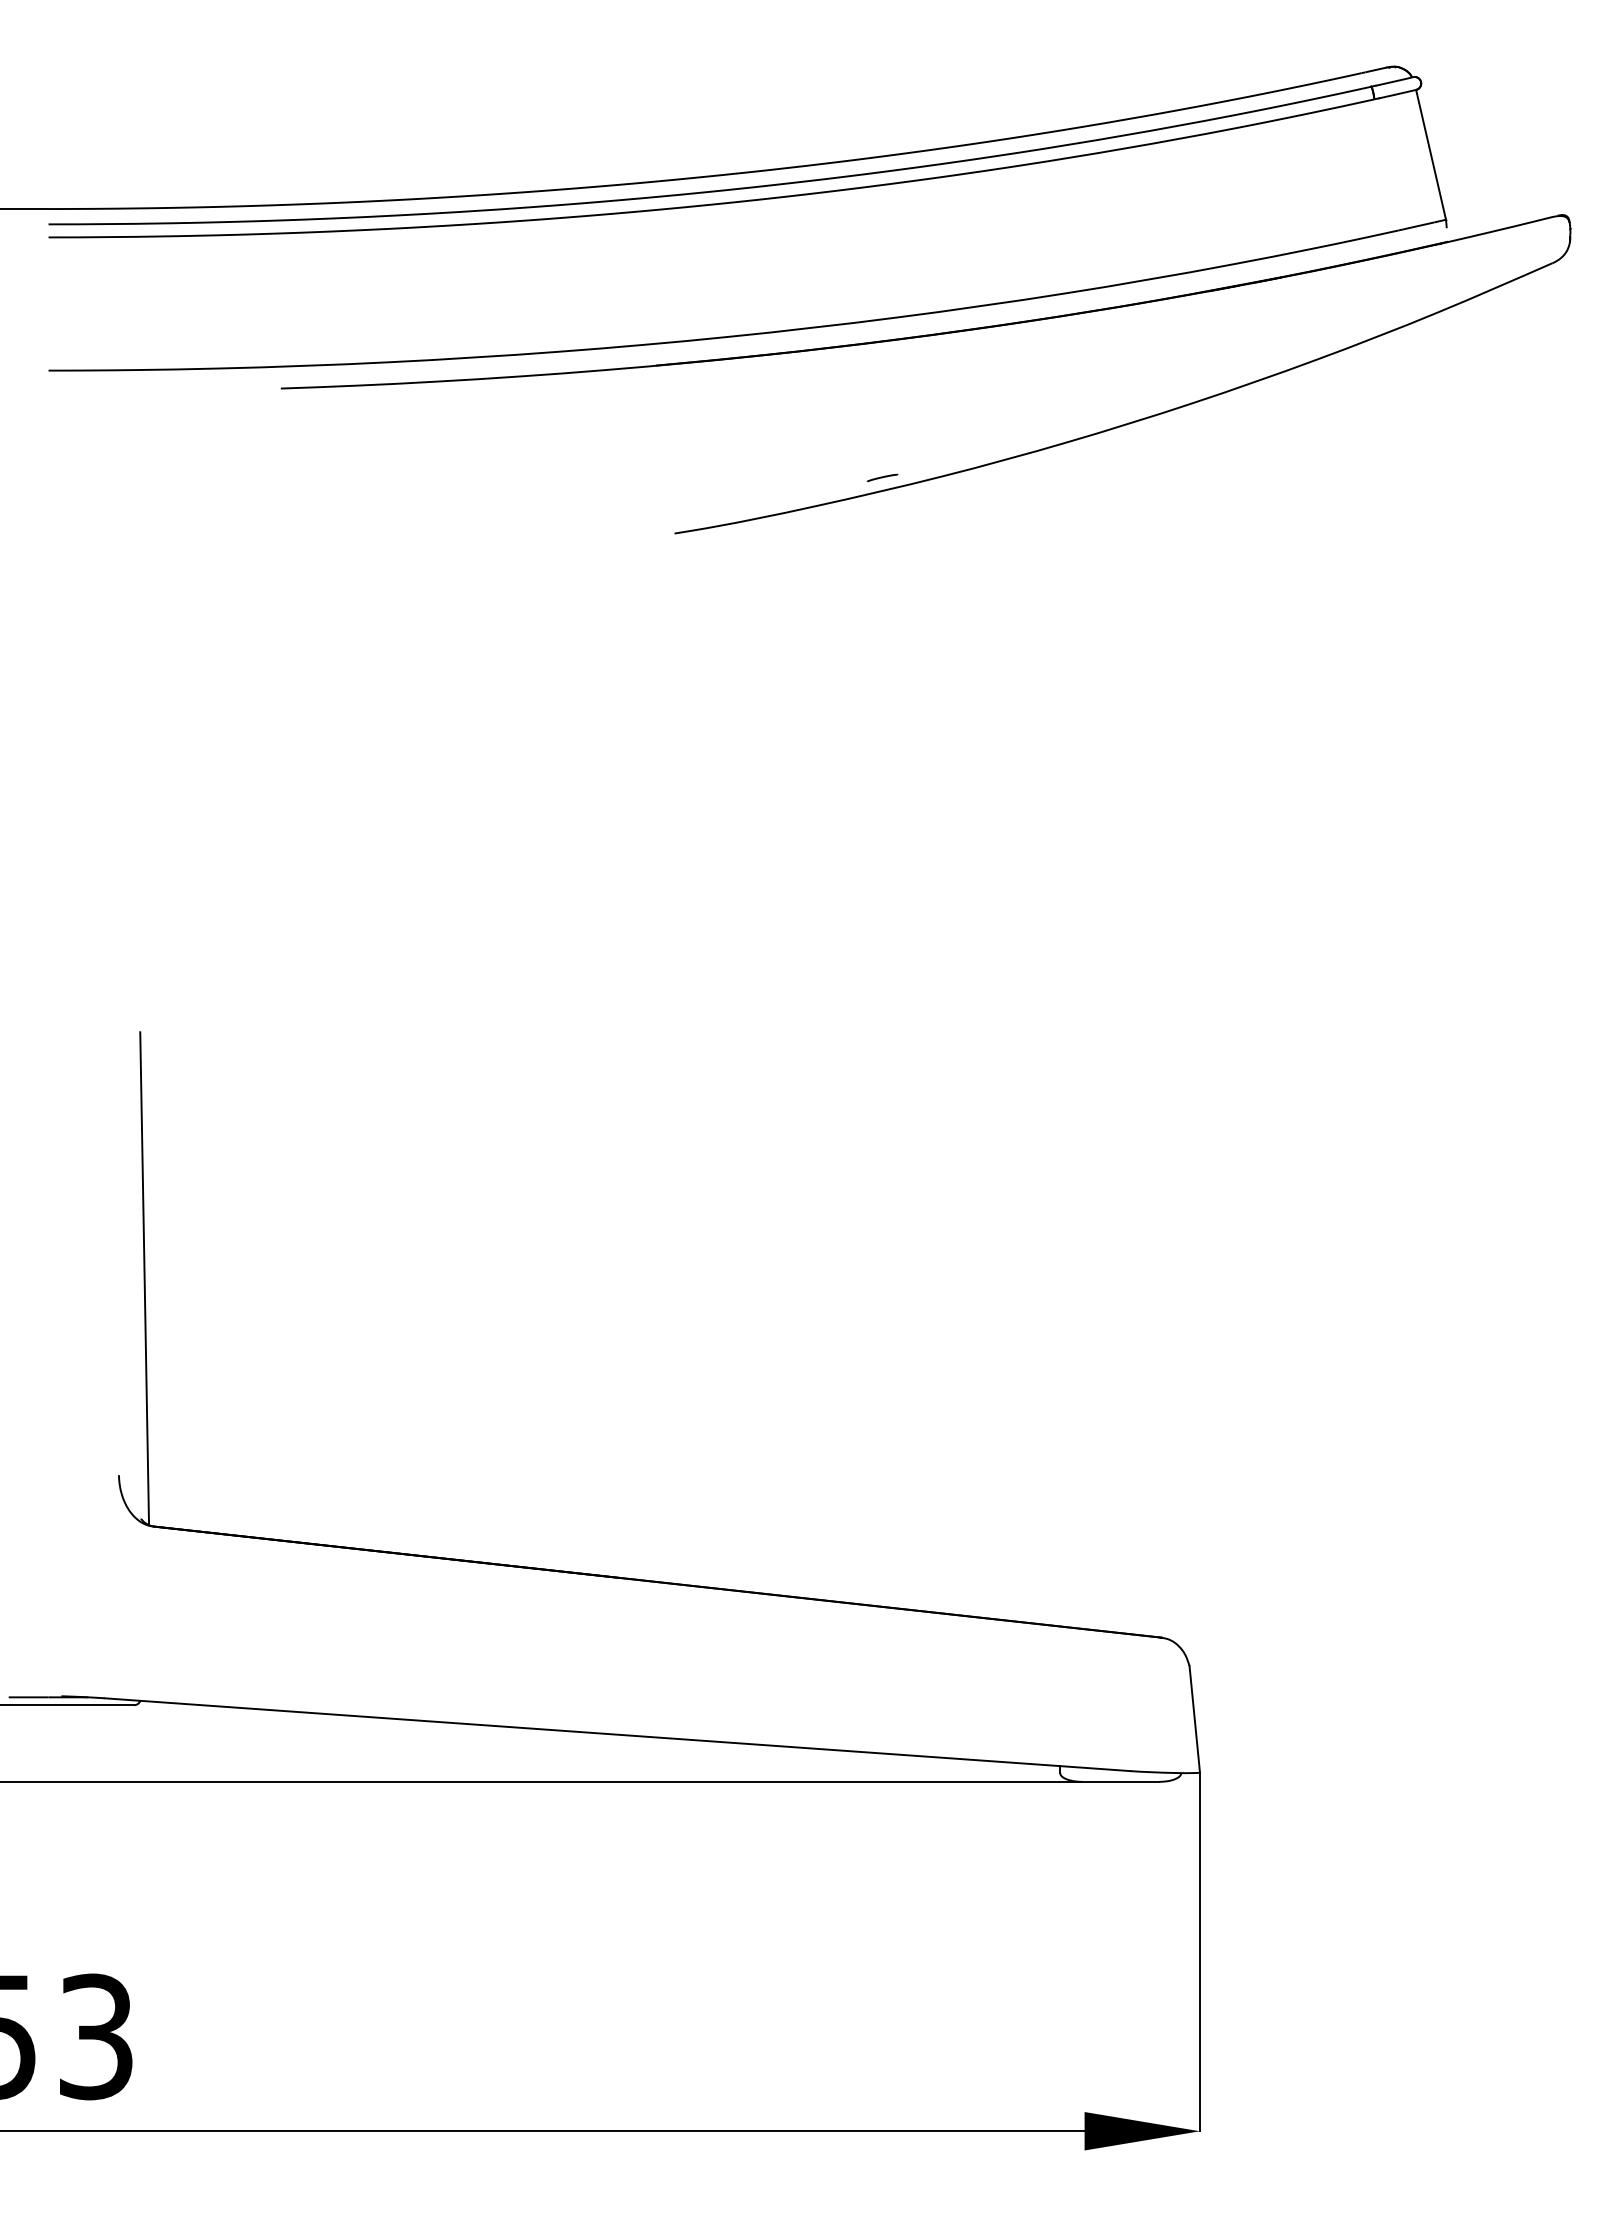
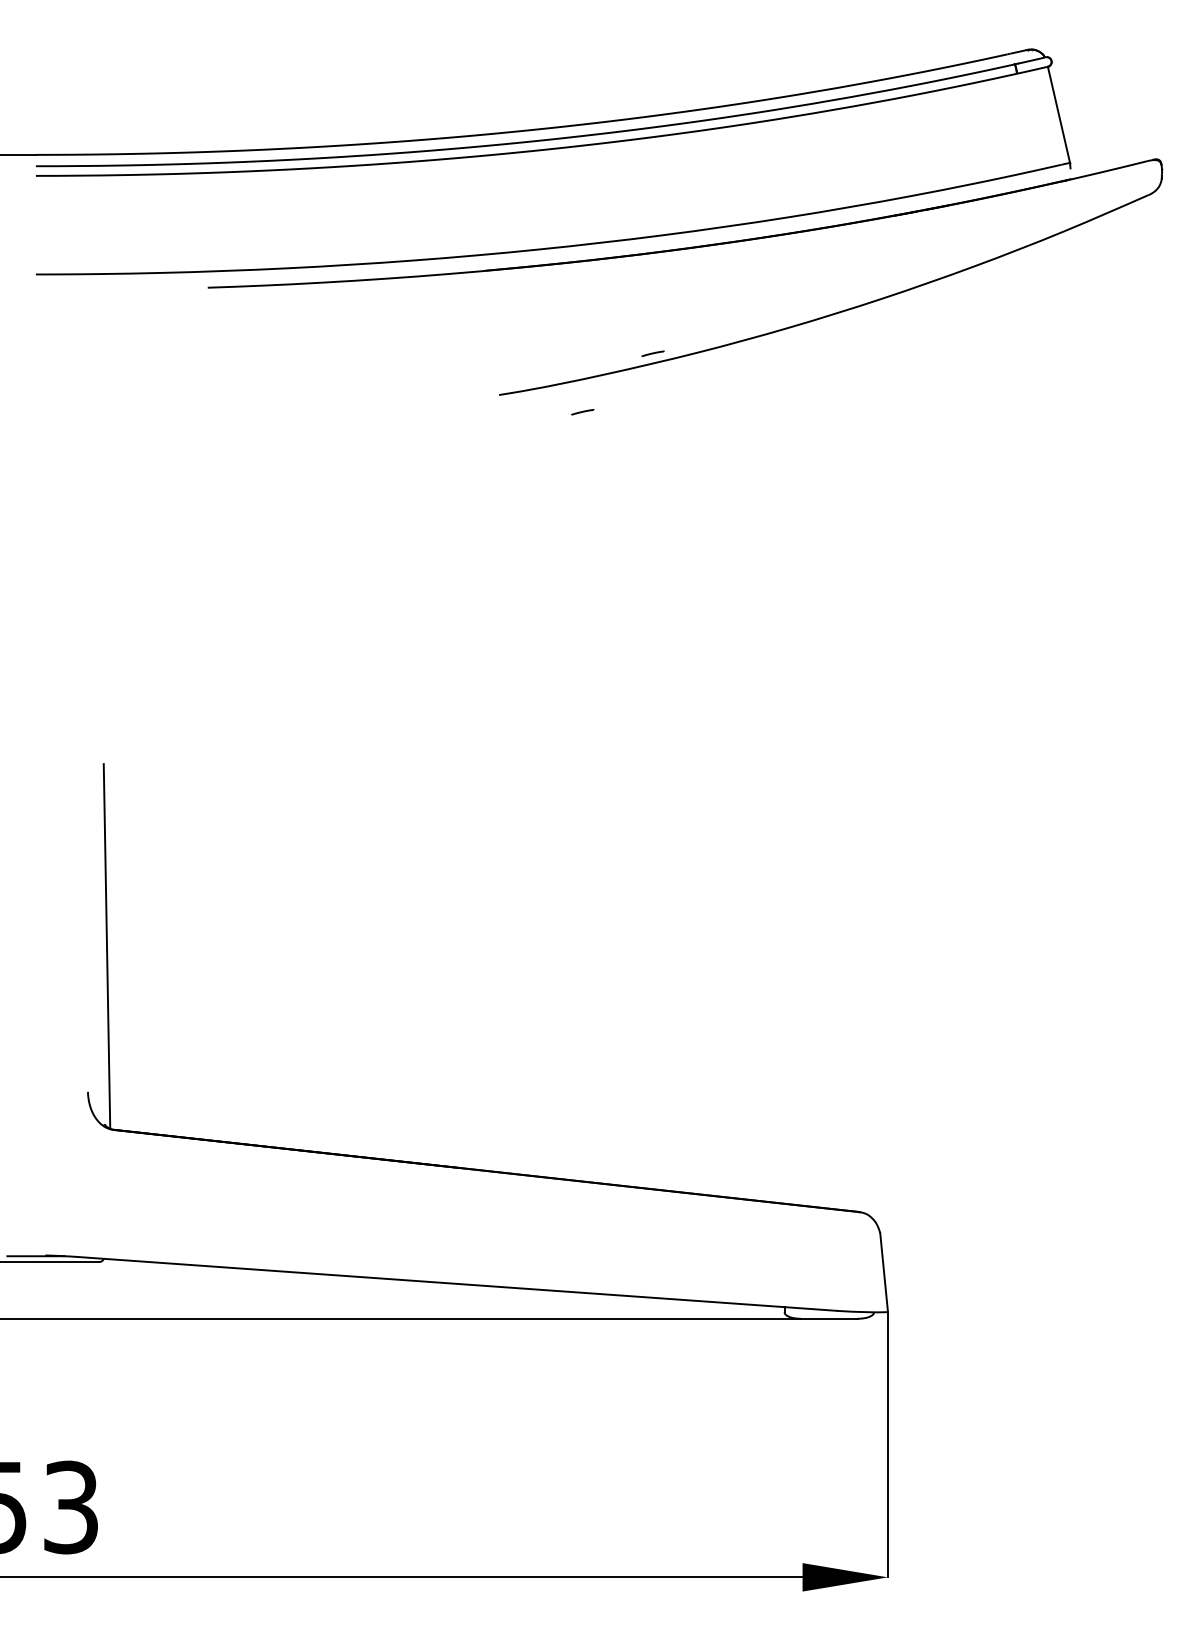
line: (787, 556) -> (582, 412), added

